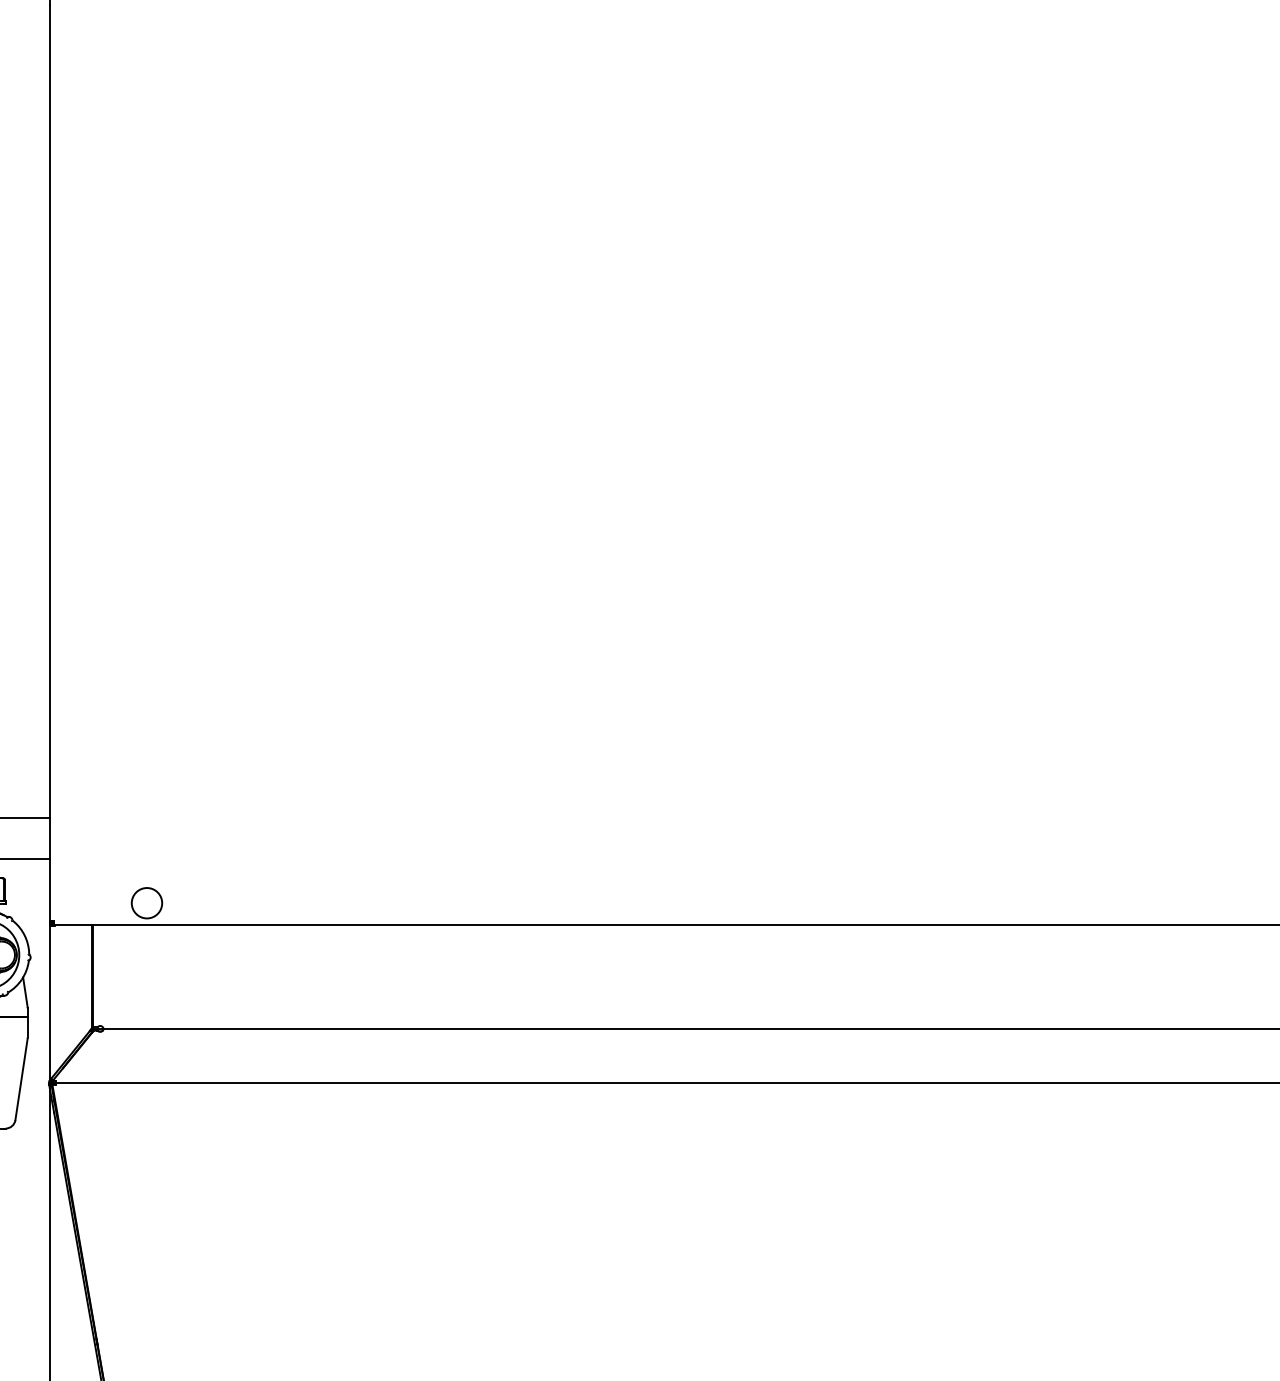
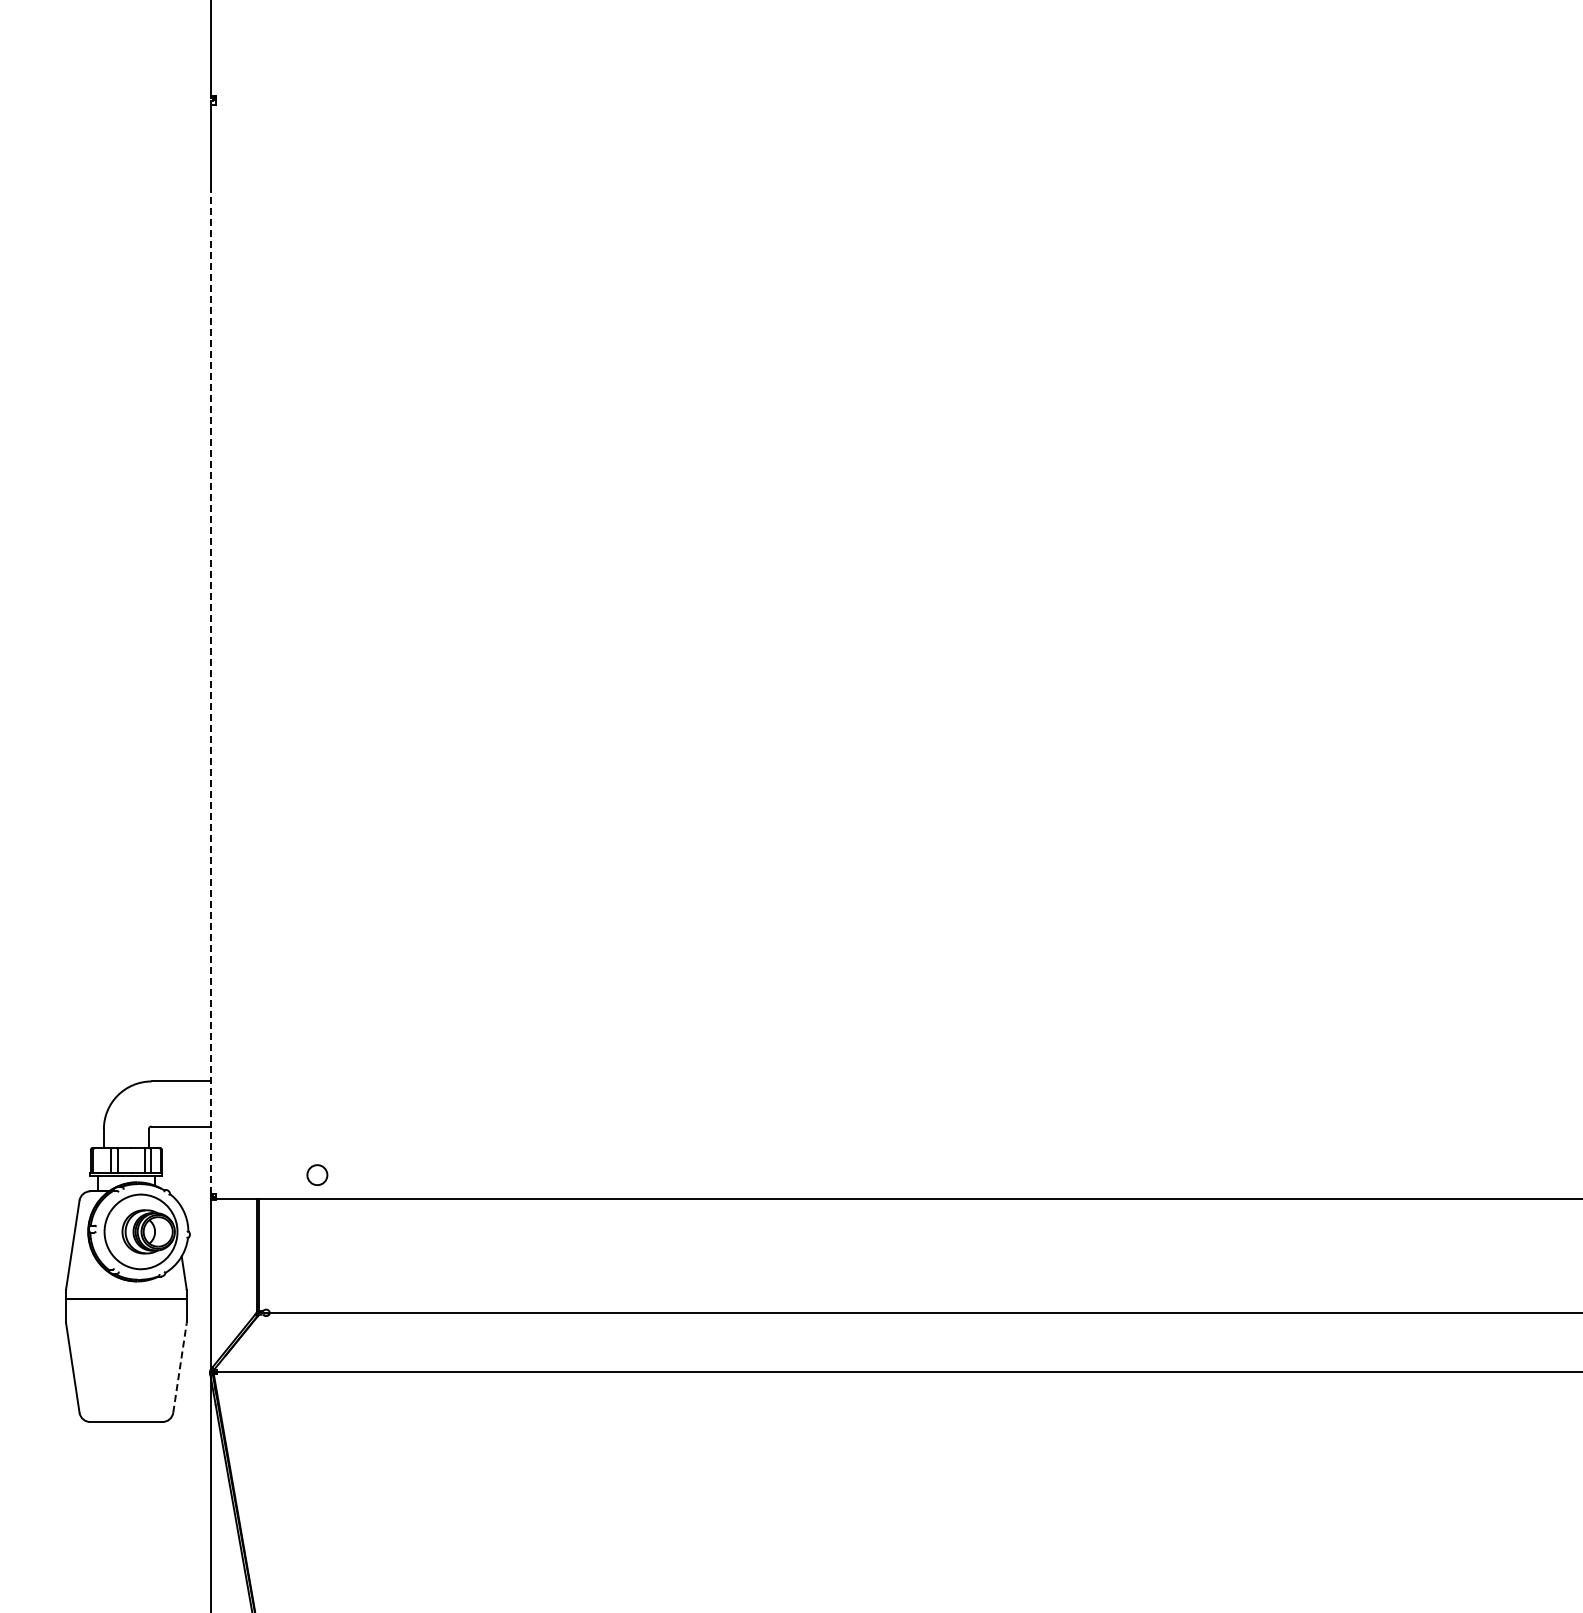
line: (50, 462) -> (211, 692), solid -> dashed
circle: (147, 902) -> (317, 1174), size x0.6
line: (22, 1078) -> (180, 1367), solid -> dashed

